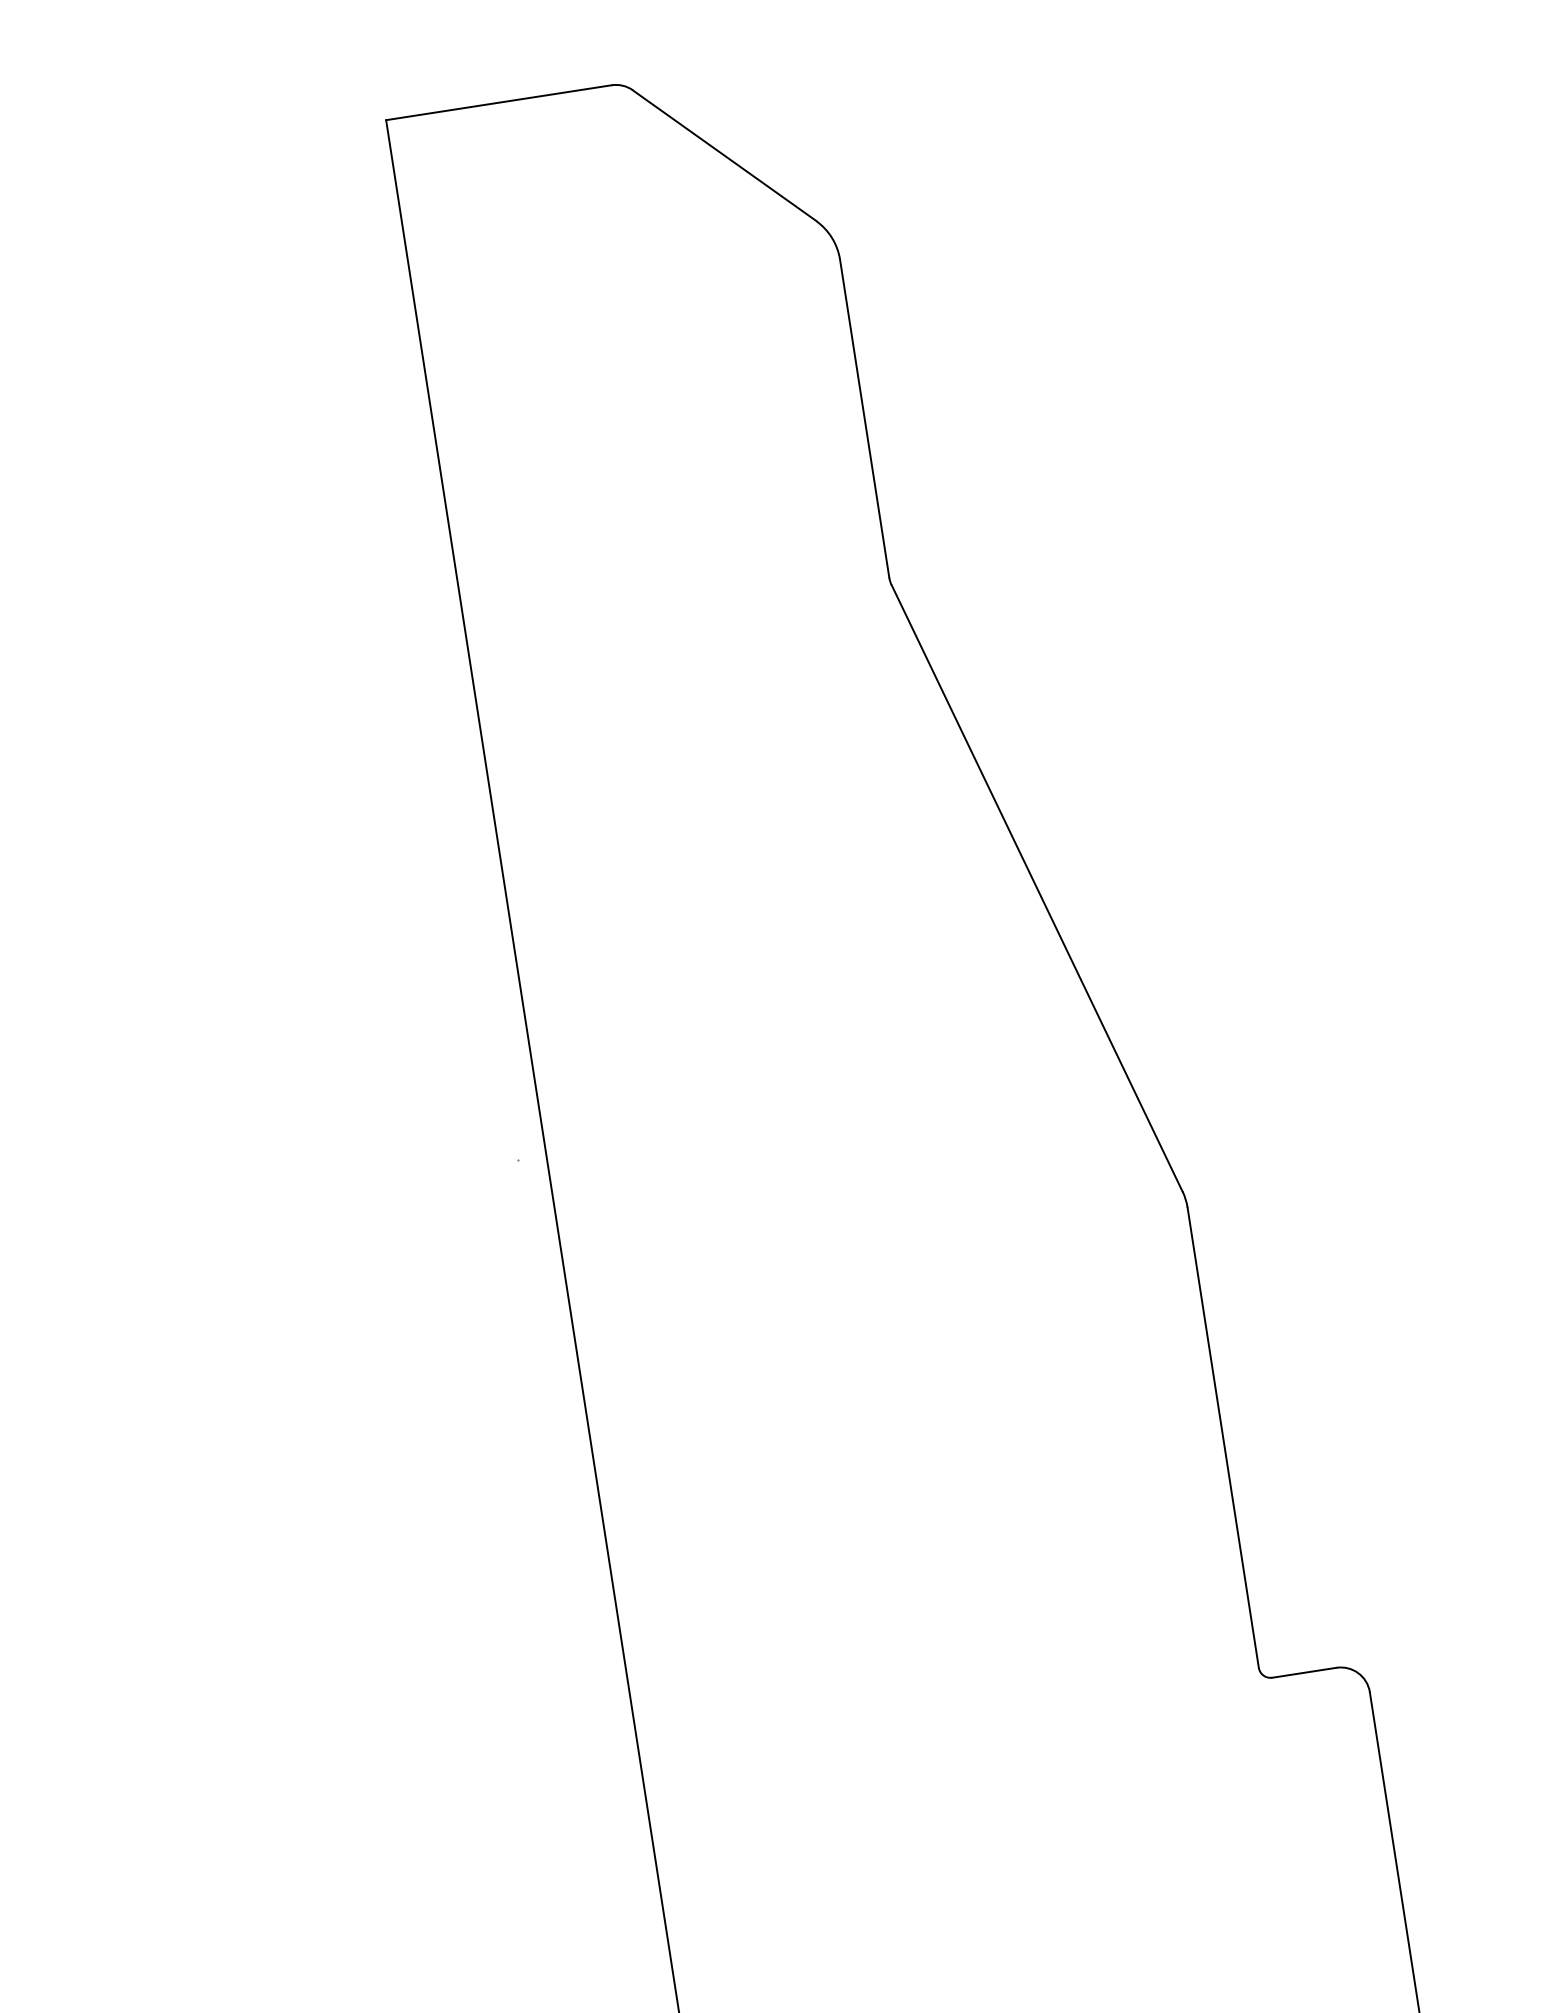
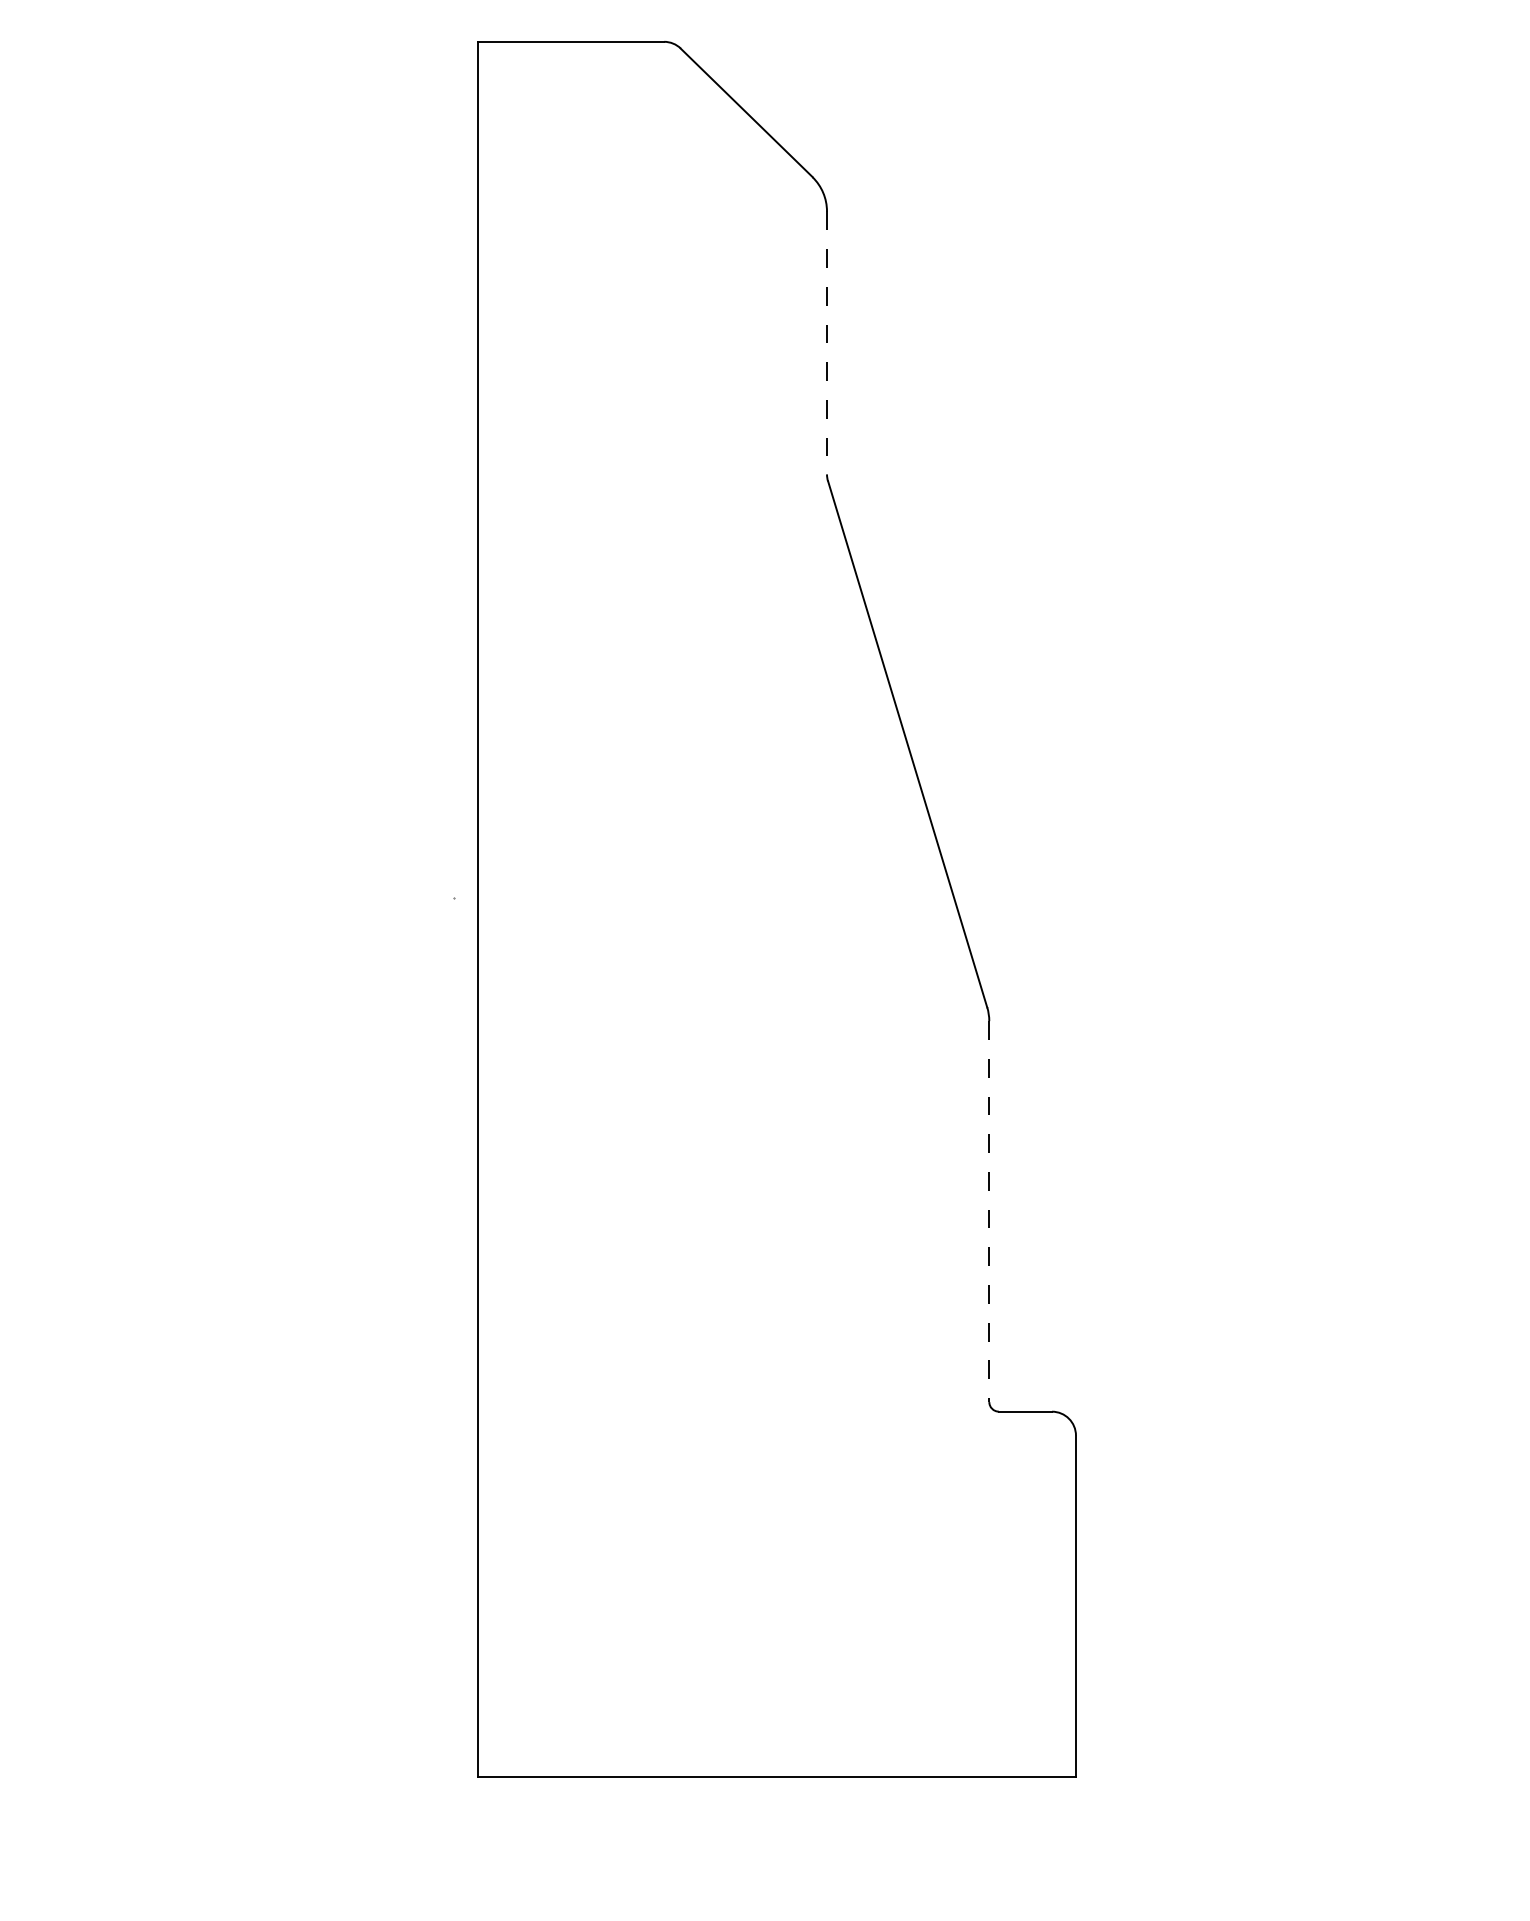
line: (865, 419) -> (827, 343), solid -> dashed
line: (1223, 1438) -> (989, 1212), solid -> dashed

